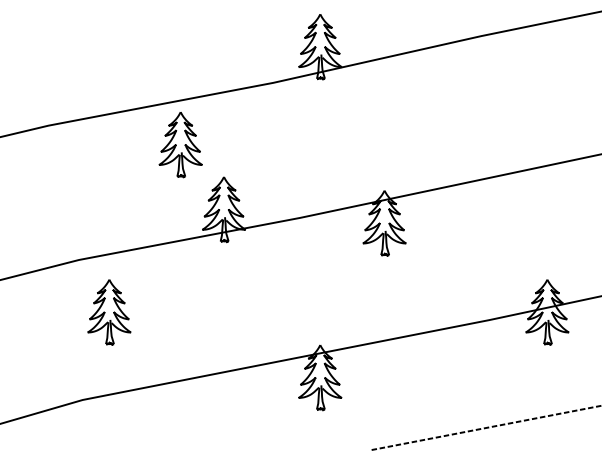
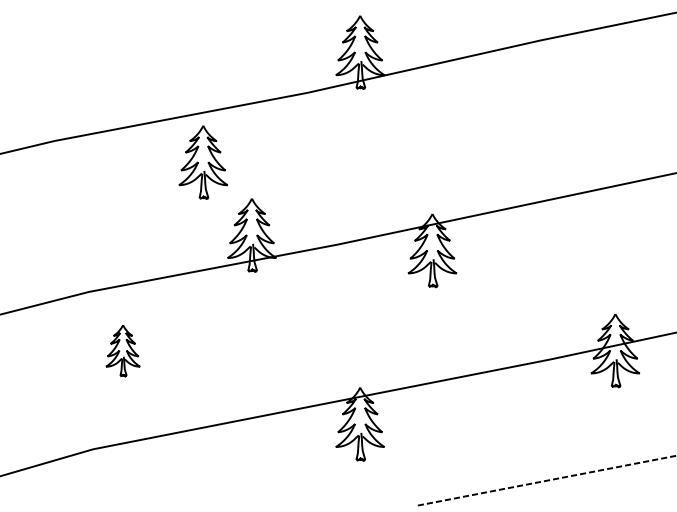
part: (108, 312) -> (122, 350), size x0.7

